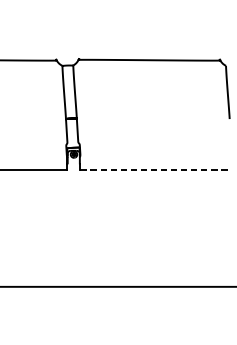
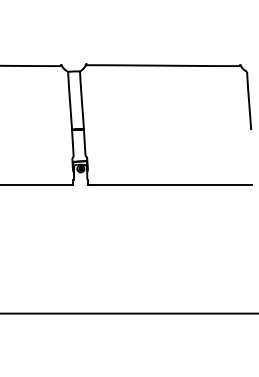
line: (155, 169) -> (170, 185), dashed -> solid

